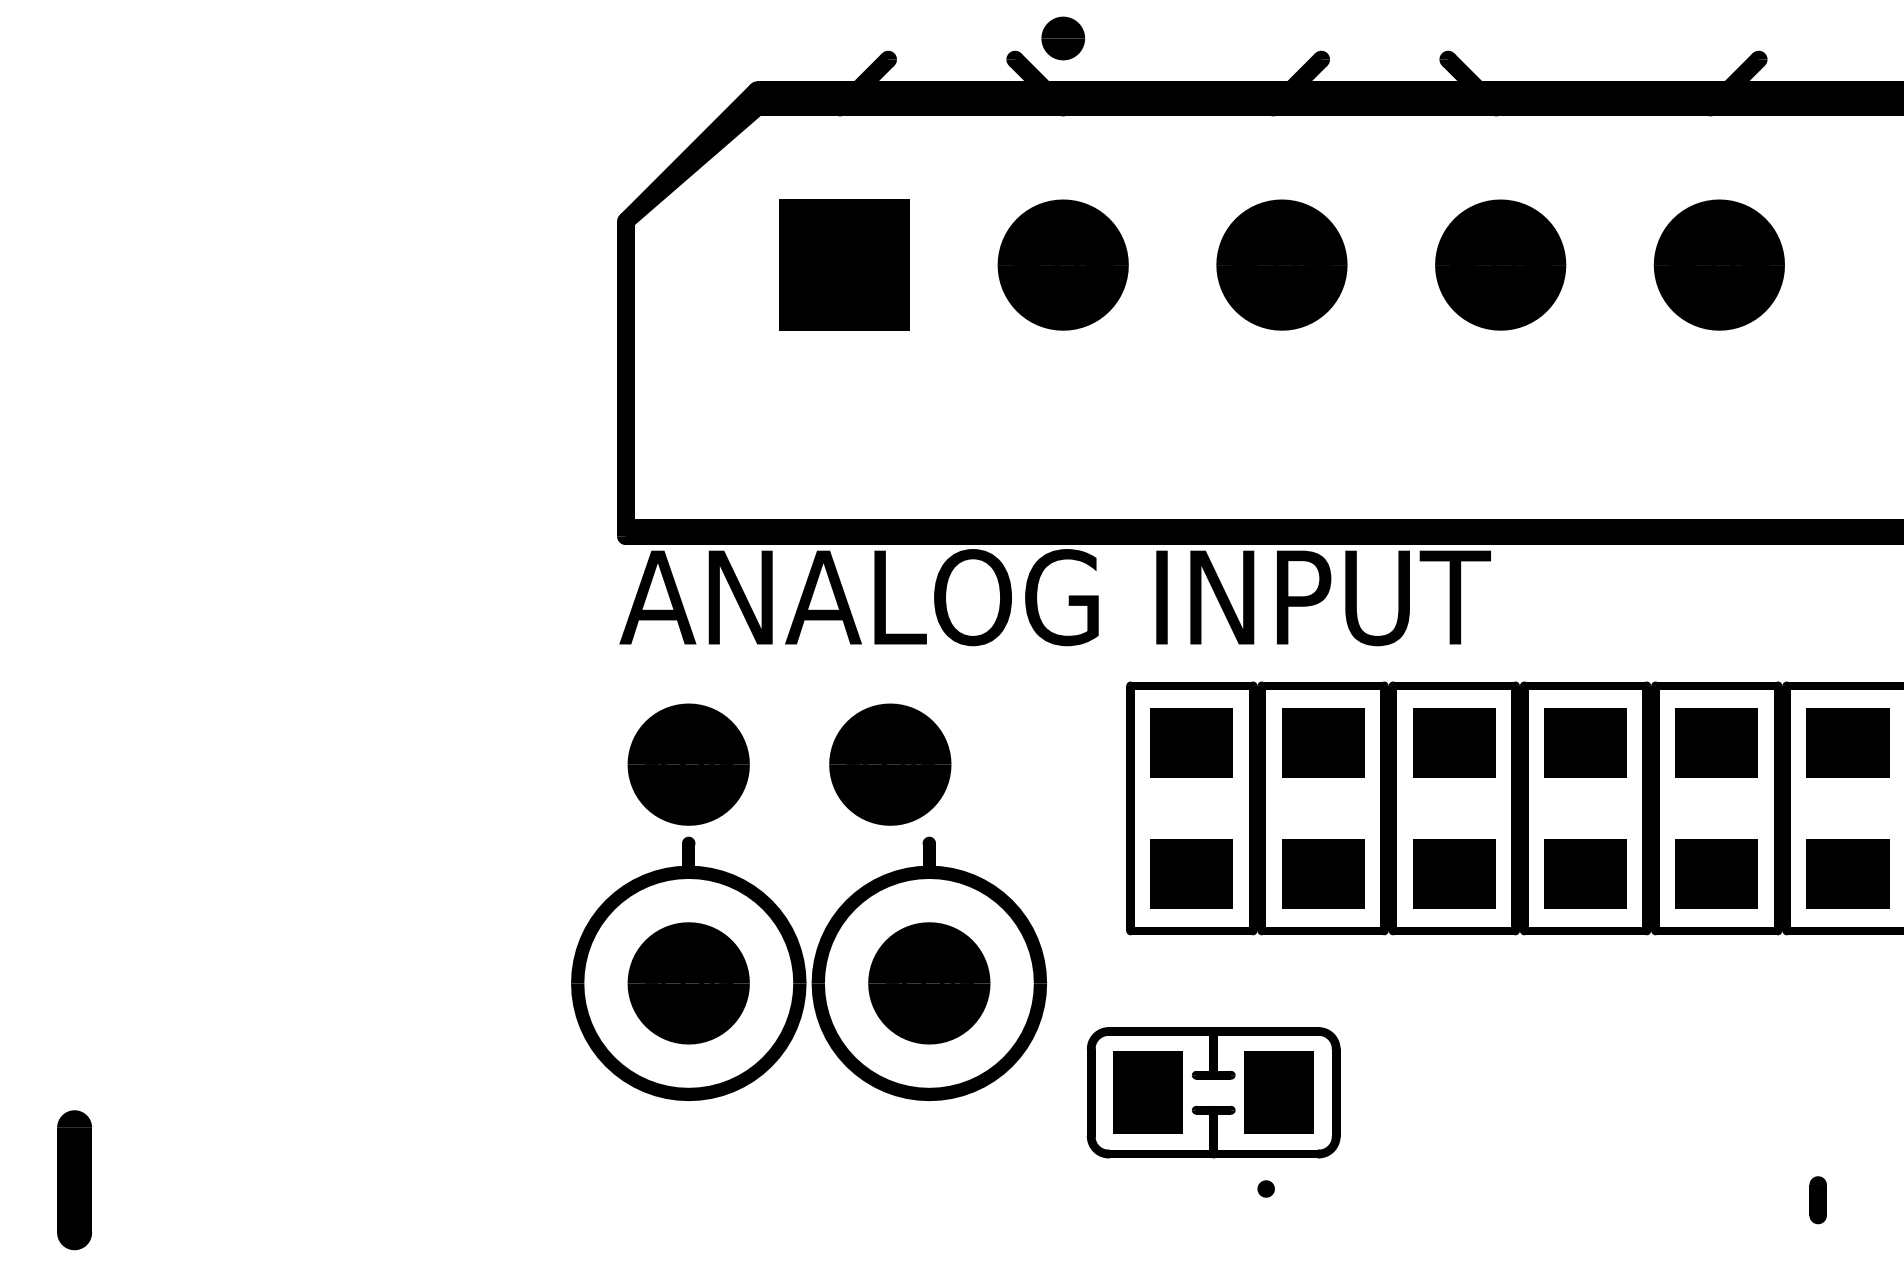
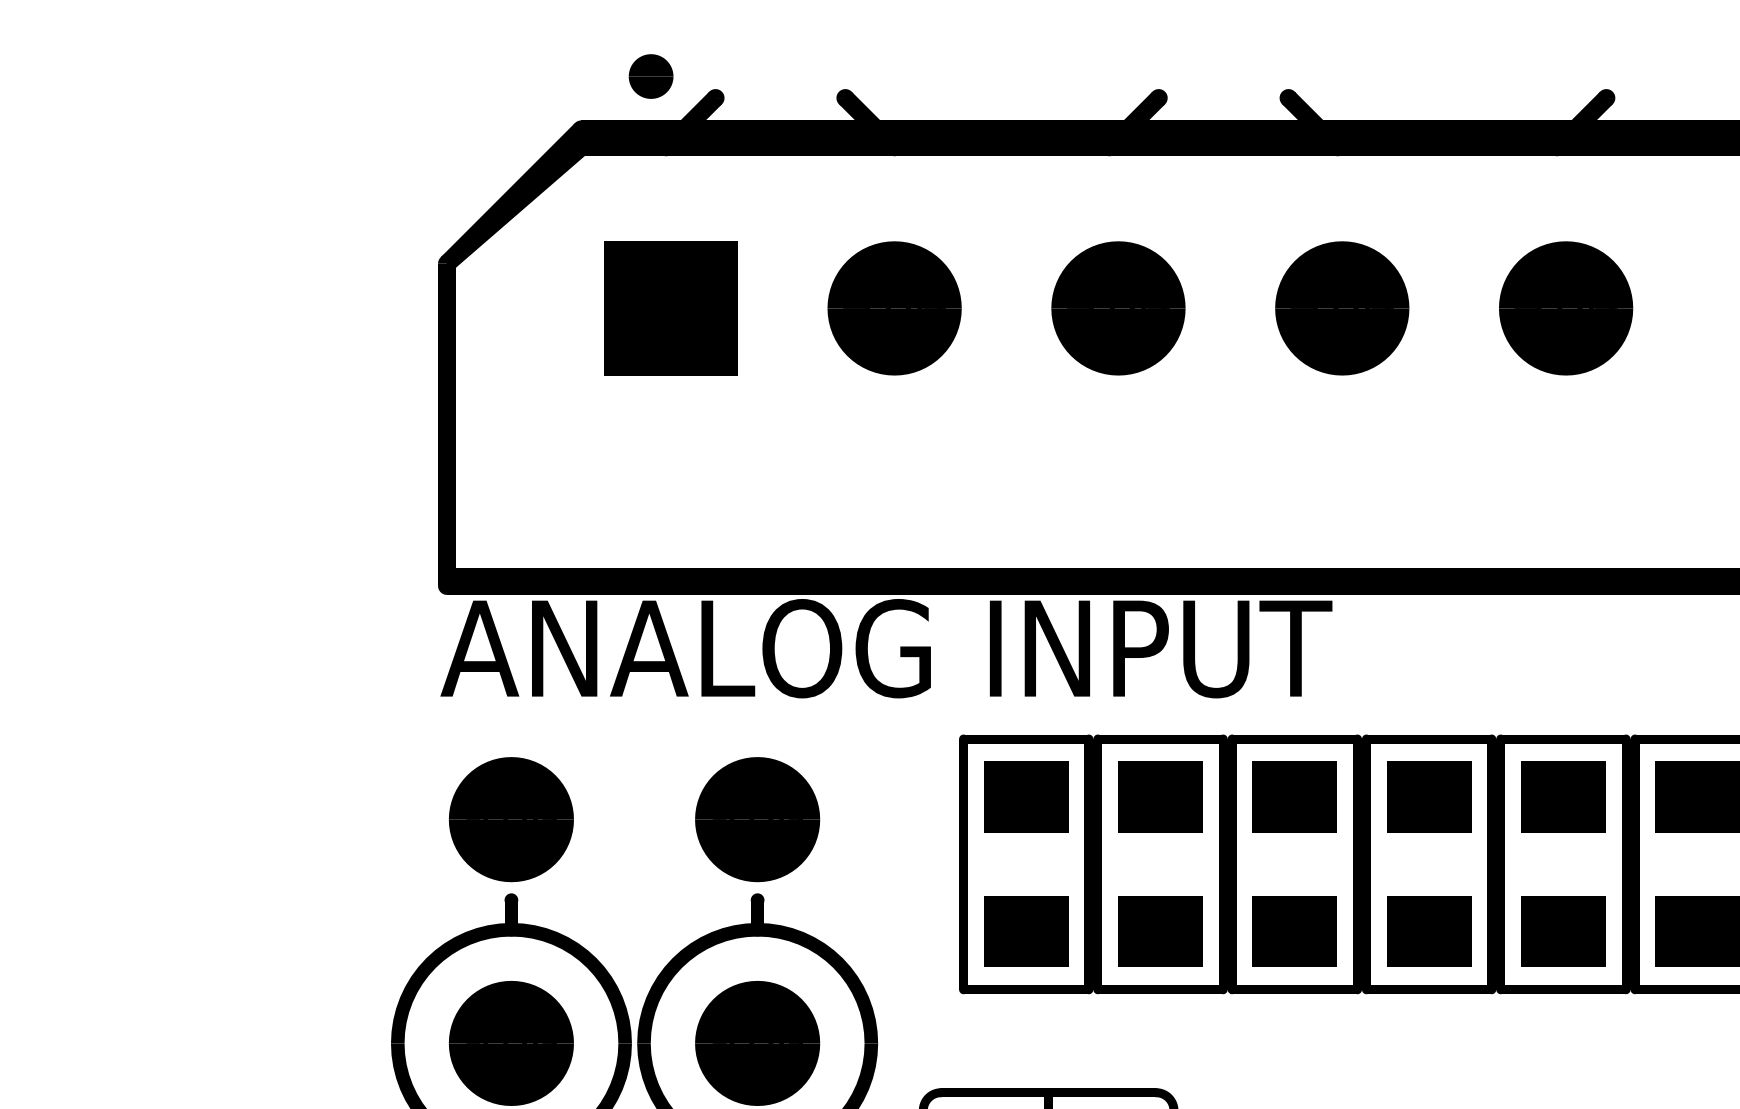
part: (1063, 38) -> (651, 76), moved
text: (890, 764) -> (757, 819), moved

